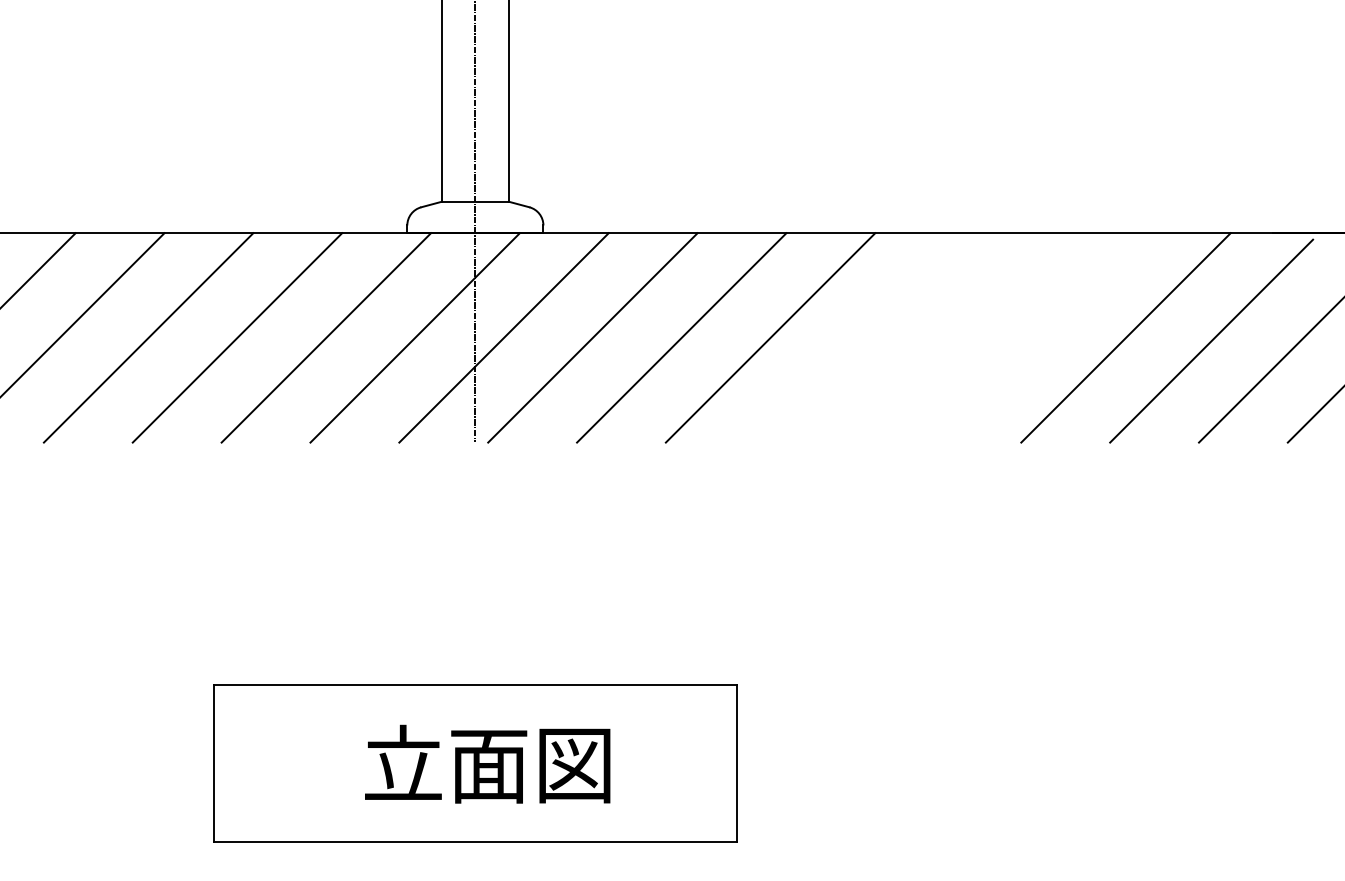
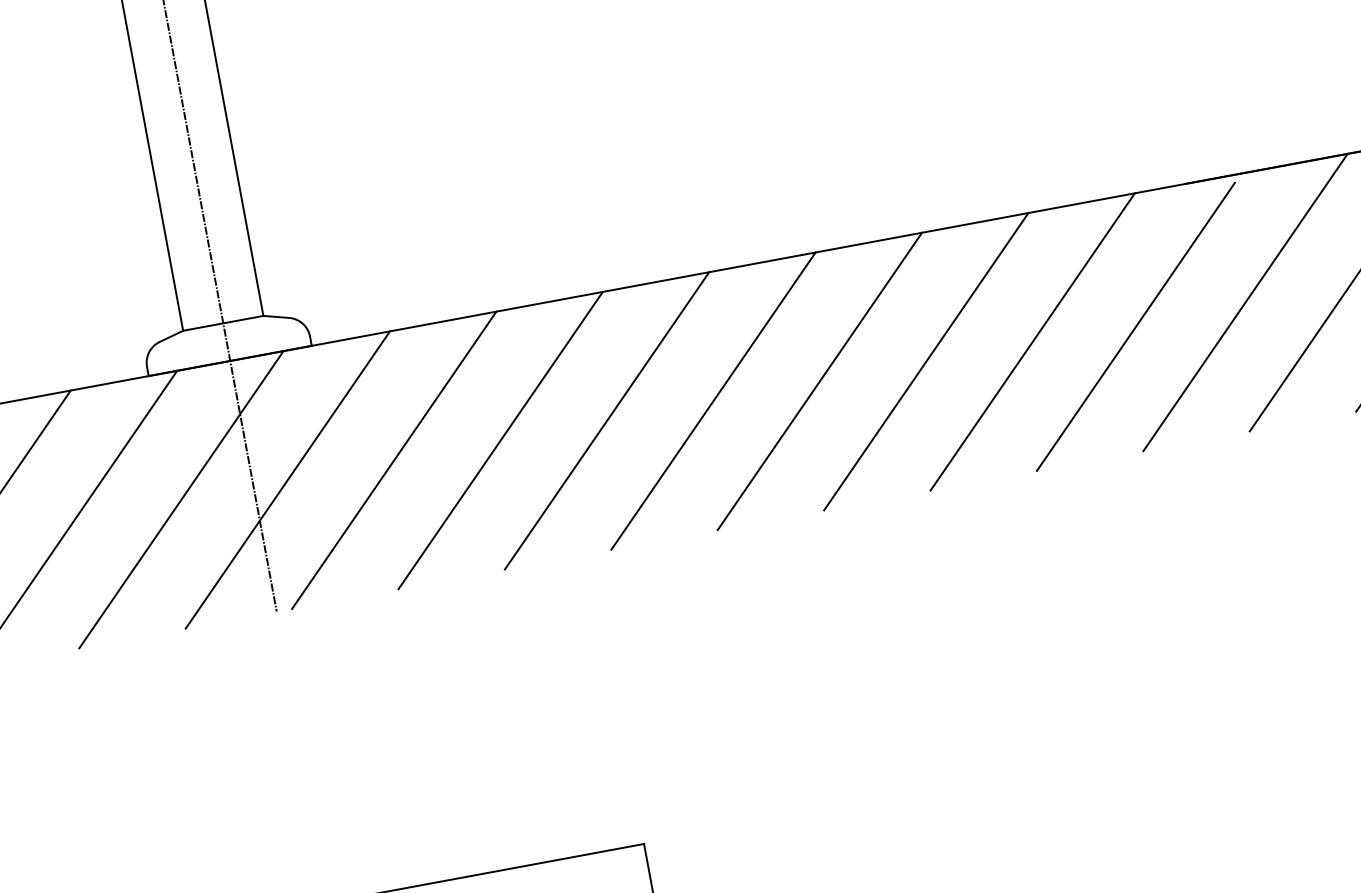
line: (859, 337) -> (713, 400), added
line: (948, 337) -> (820, 380), added
line: (1036, 337) -> (925, 361), added

